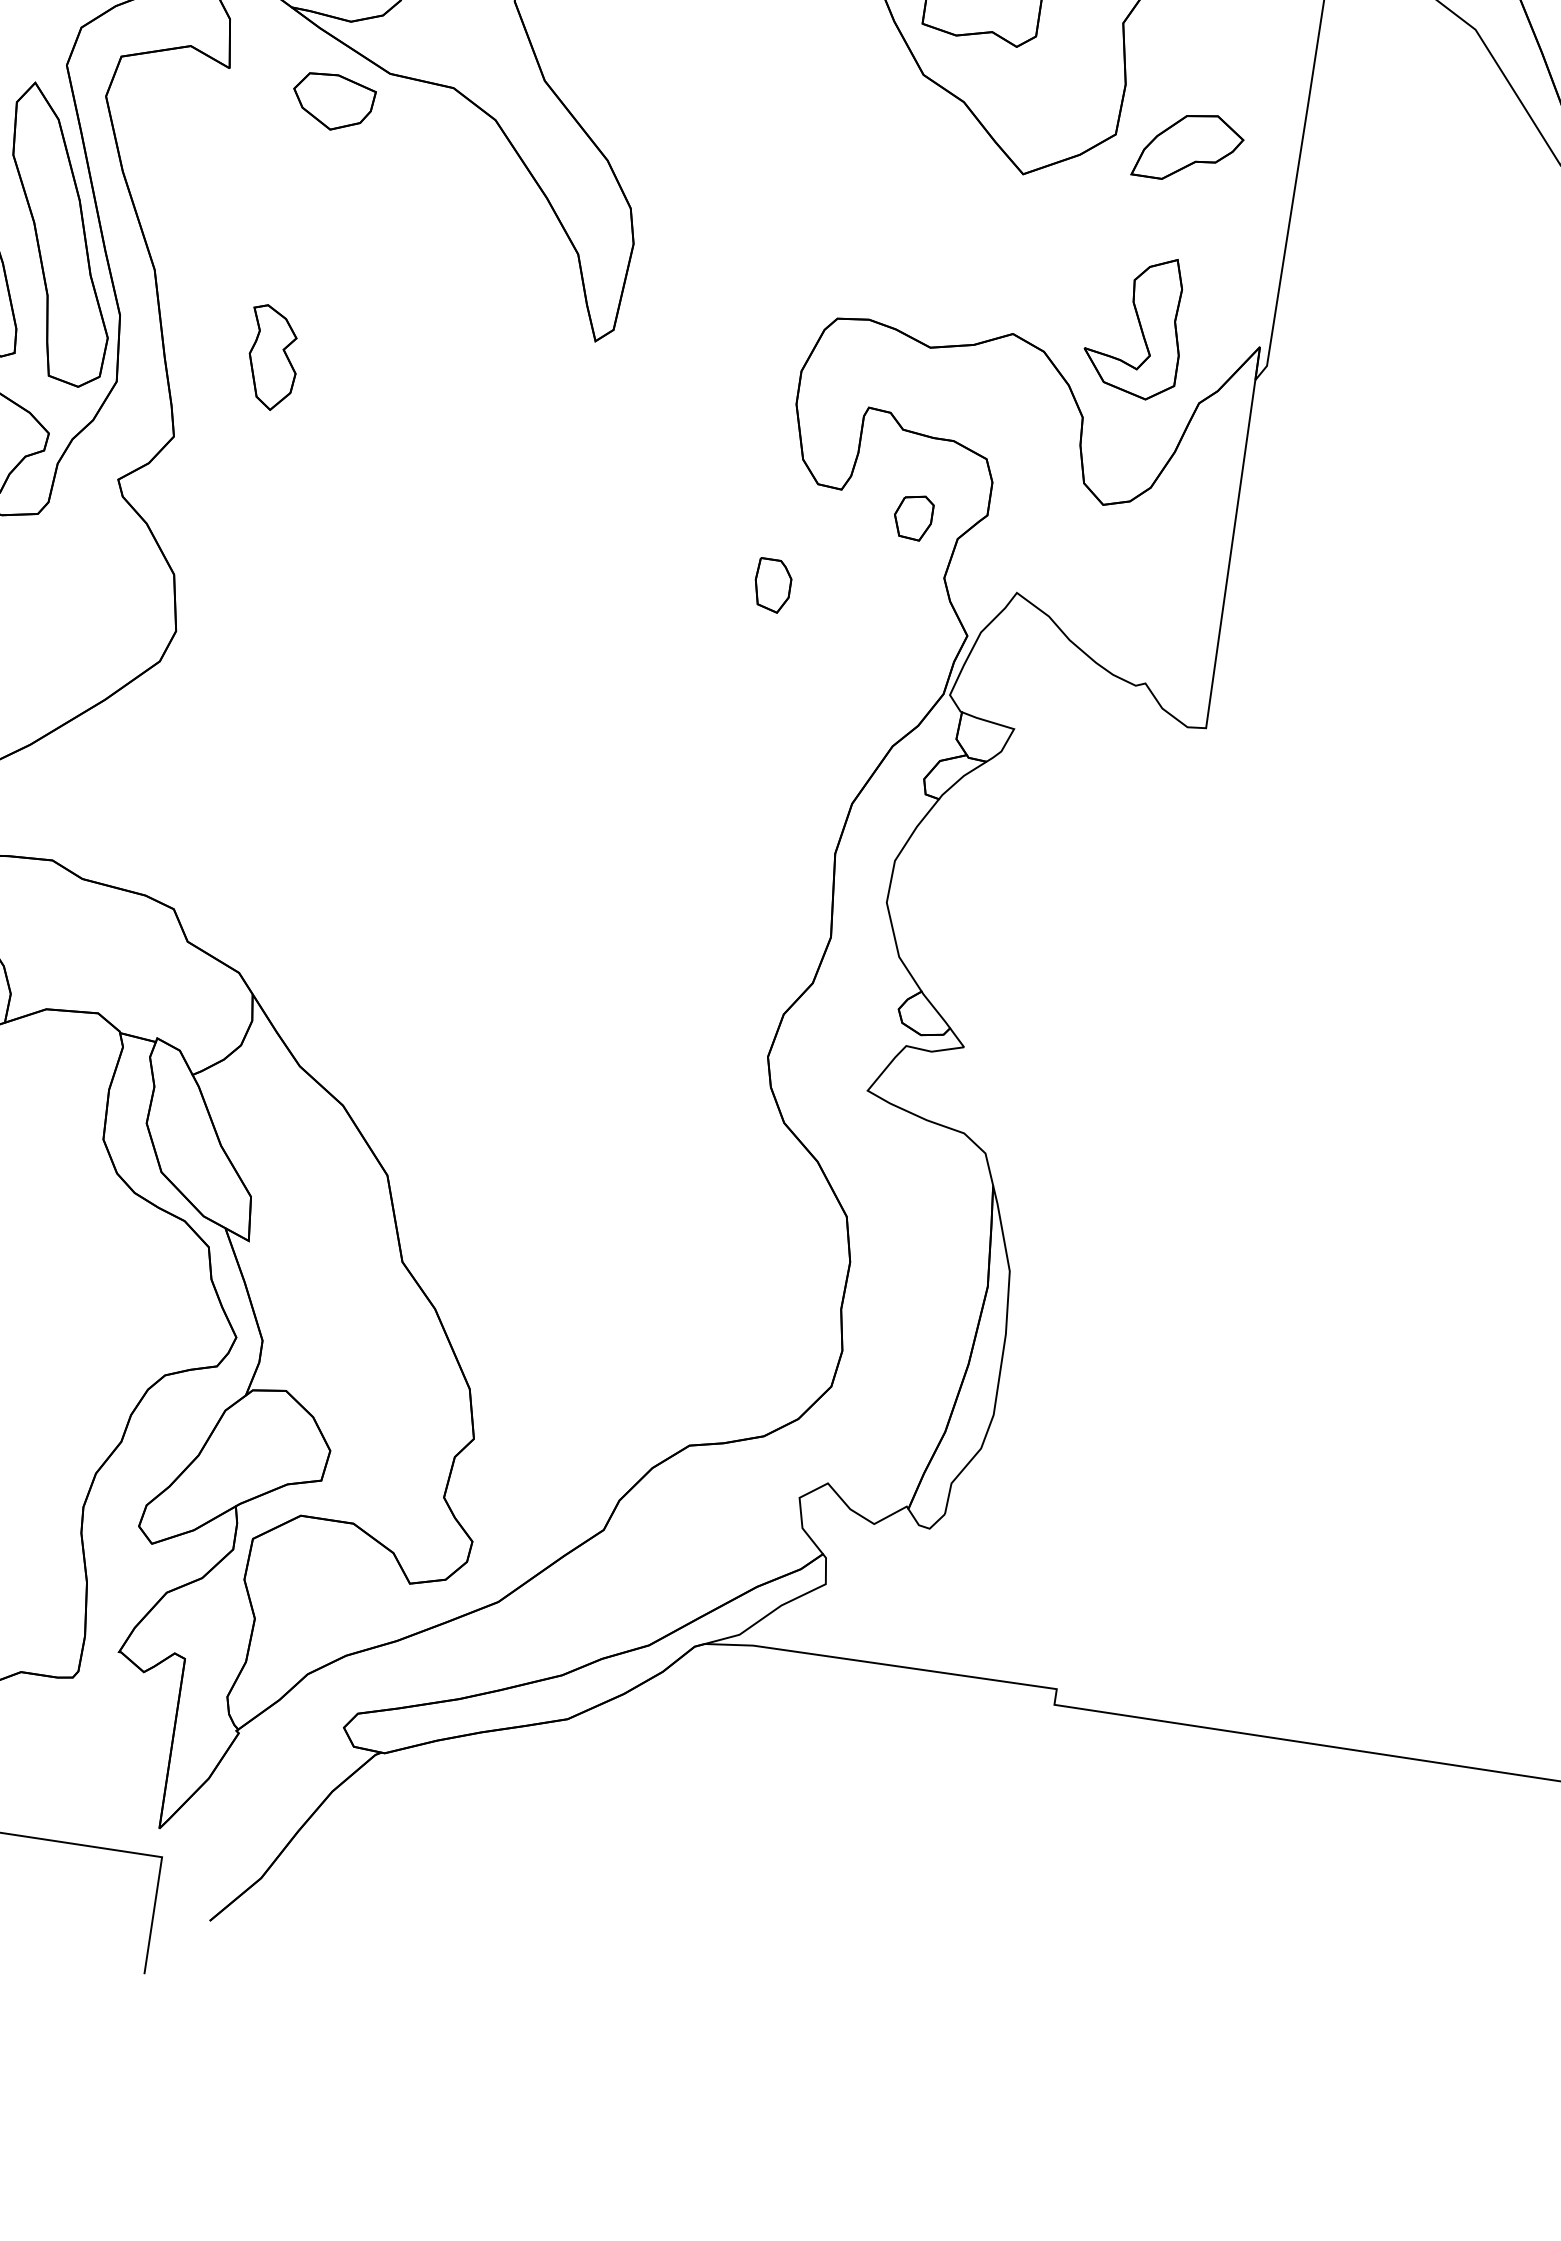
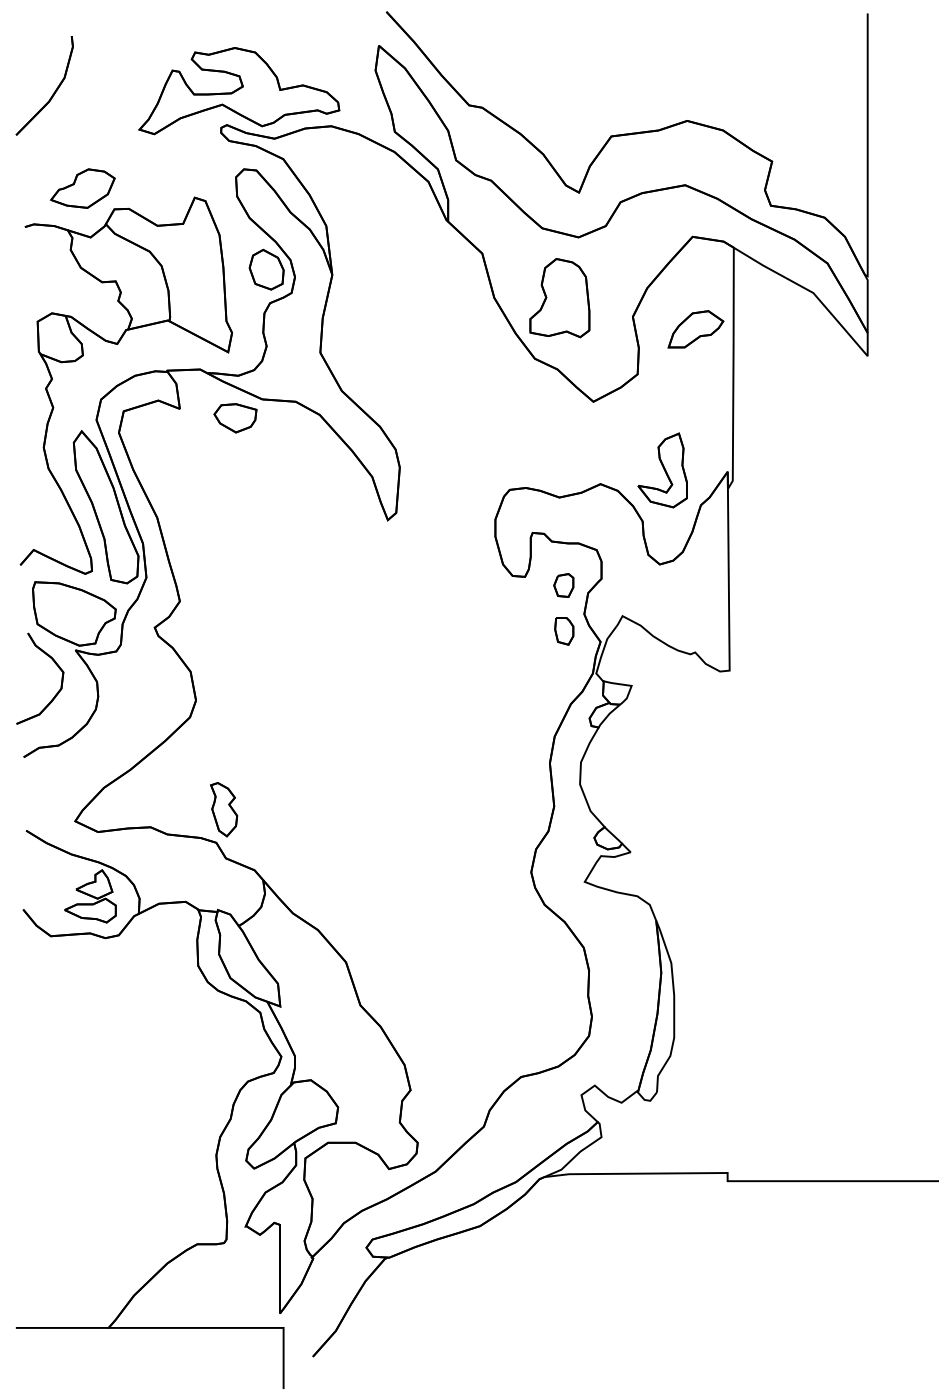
part: (1187, 147) -> (695, 329), moved
part: (273, 357) -> (224, 809), moved
part: (773, 586) -> (564, 631), moved

